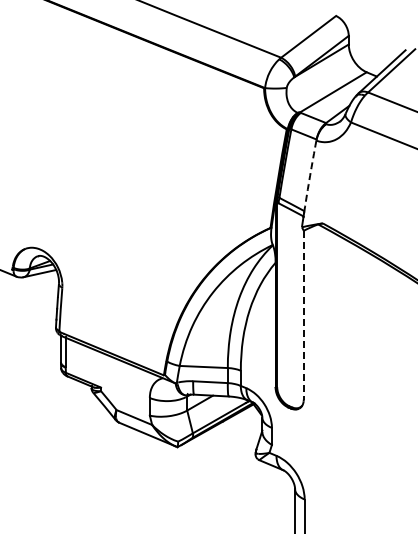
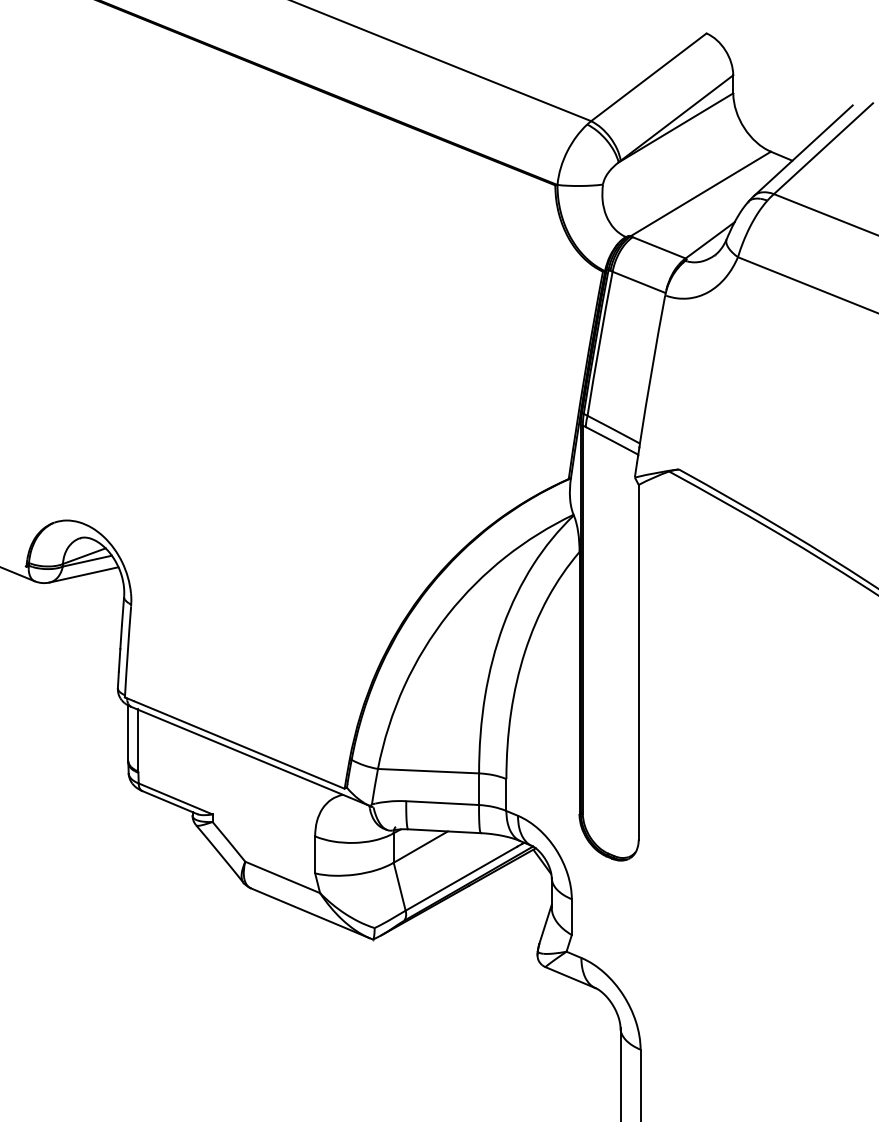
arc: (310, 175) -> (652, 368), dashed -> solid
line: (303, 315) -> (638, 662), dashed -> solid

